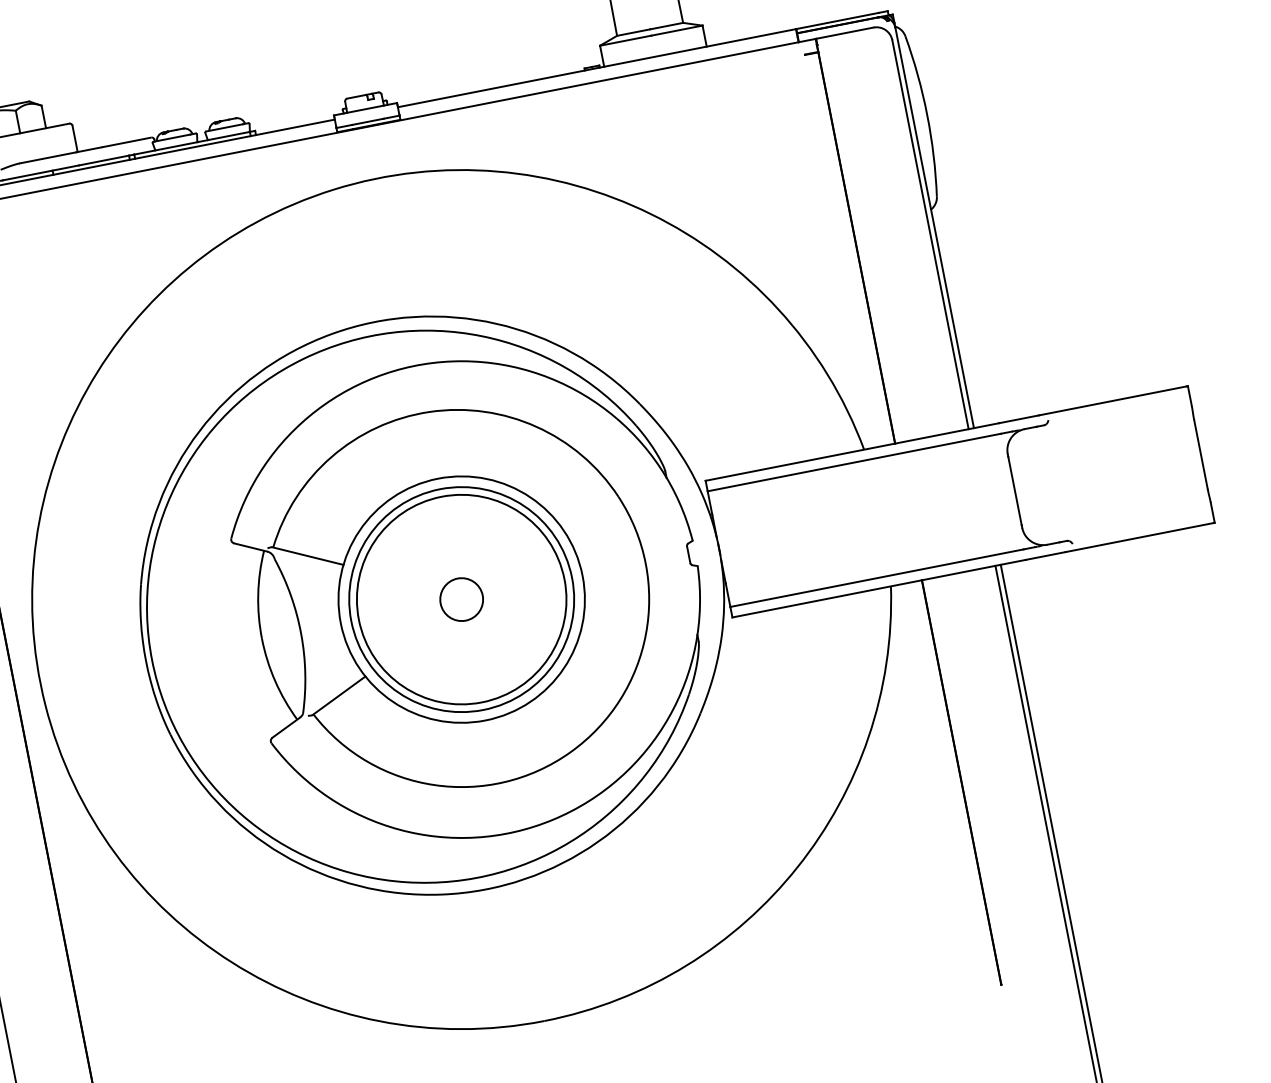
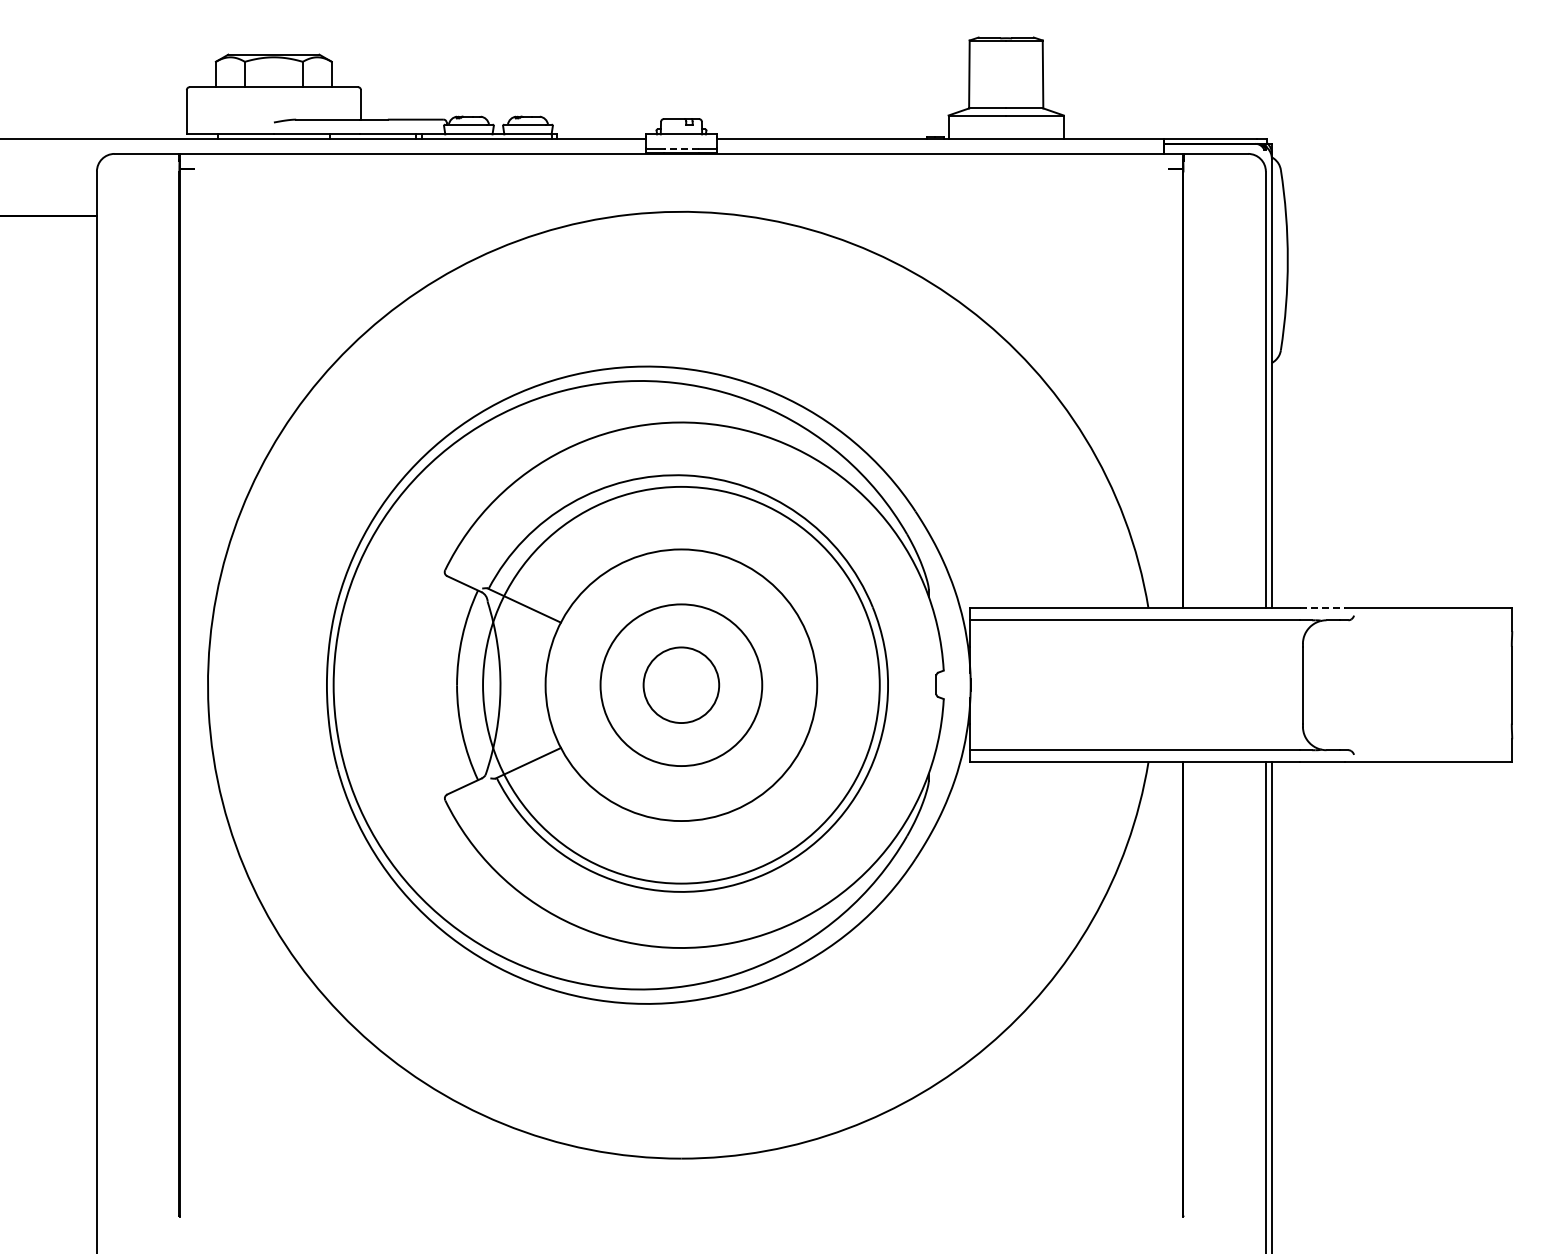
line: (368, 121) -> (681, 148), solid -> dashed
line: (1019, 419) -> (1322, 608), solid -> dashed
circle: (461, 598) -> (681, 684), size x1.6
circle: (460, 599) -> (680, 684), size x0.7
circle: (461, 599) -> (681, 685), size x1.6

